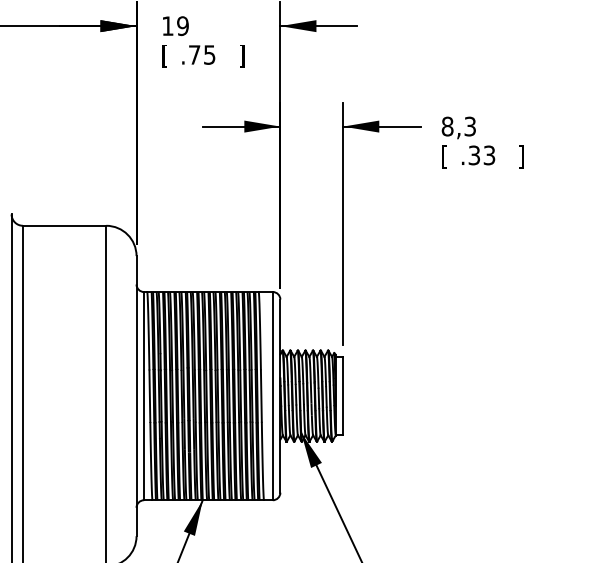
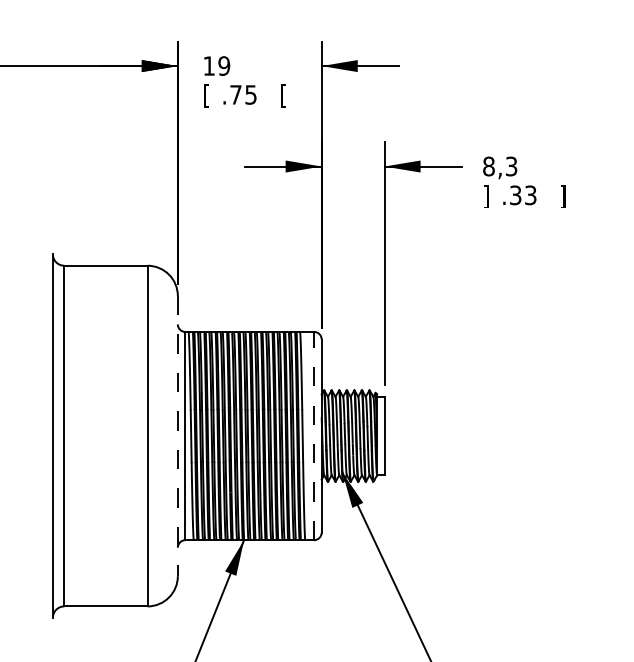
text: (242, 55) -> (283, 95), ] -> [
text: (444, 156) -> (485, 196), [ -> ]
line: (273, 395) -> (314, 435), solid -> dashed
line: (136, 396) -> (177, 436), solid -> dashed

